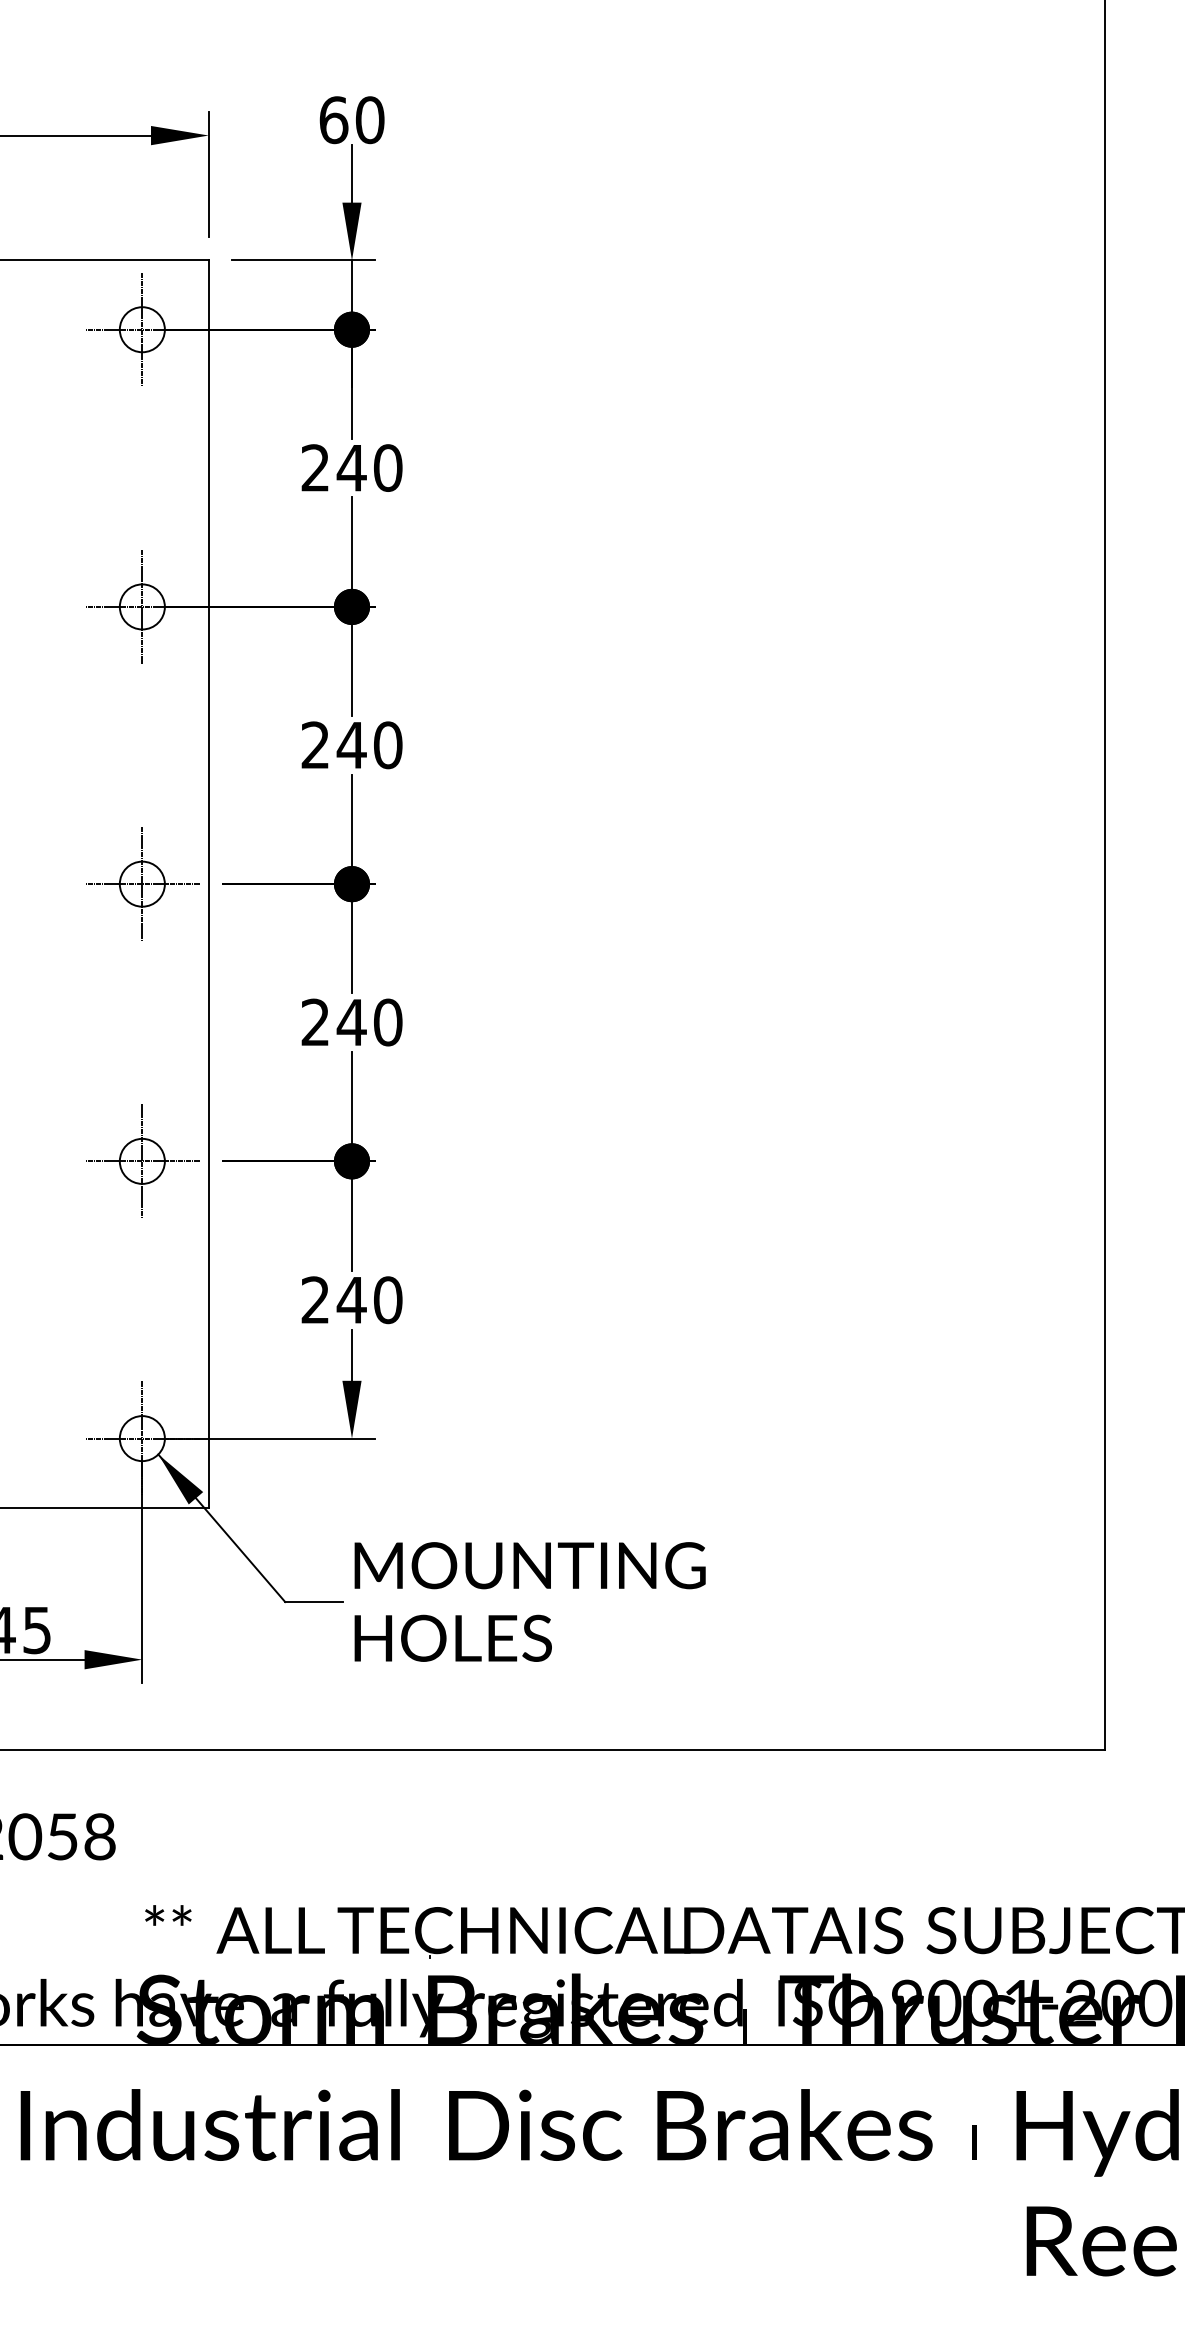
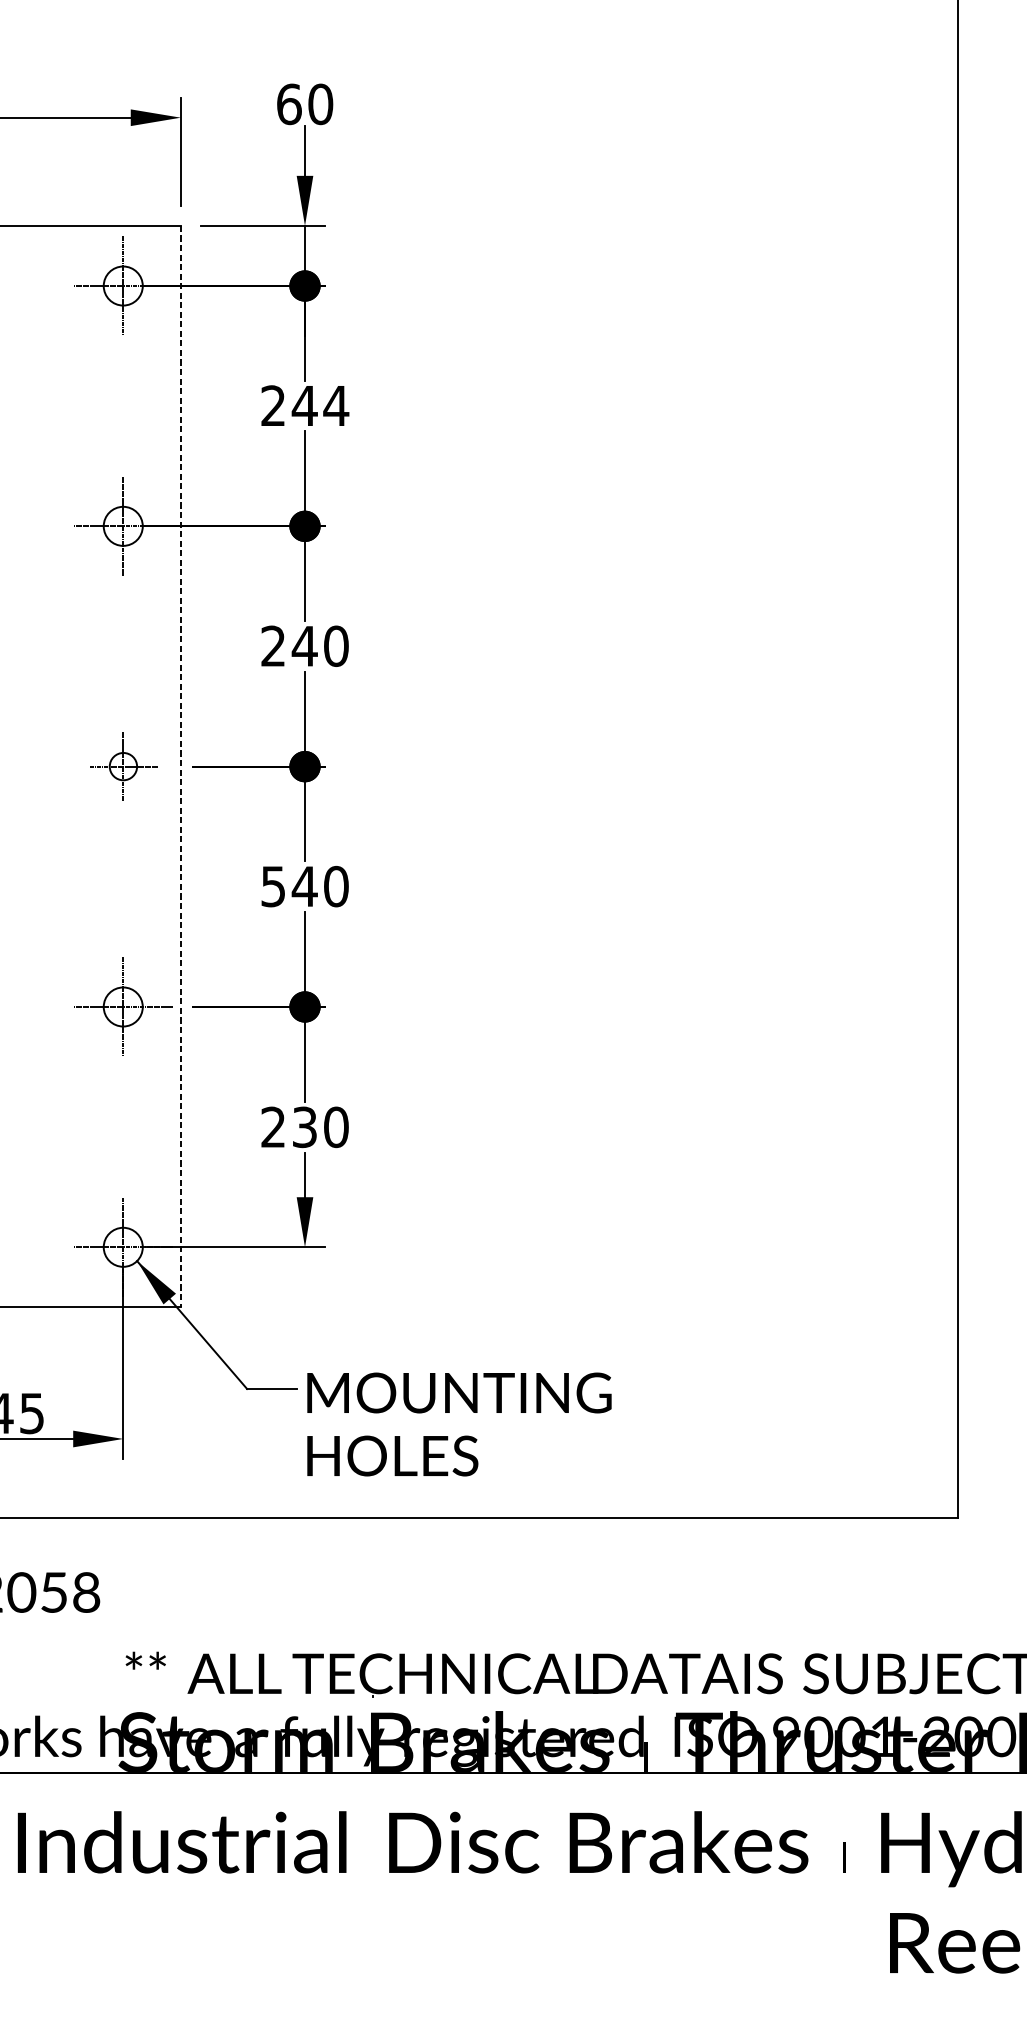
text: (388, 467) -> (336, 405), 240 -> 244
part: (142, 883) -> (123, 766), size x0.7
line: (208, 884) -> (180, 766), solid -> dashed
text: (314, 1022) -> (272, 886), 240 -> 540
text: (351, 1300) -> (304, 1127), 240 -> 230
text: (529, 1601) -> (458, 1424), moved

